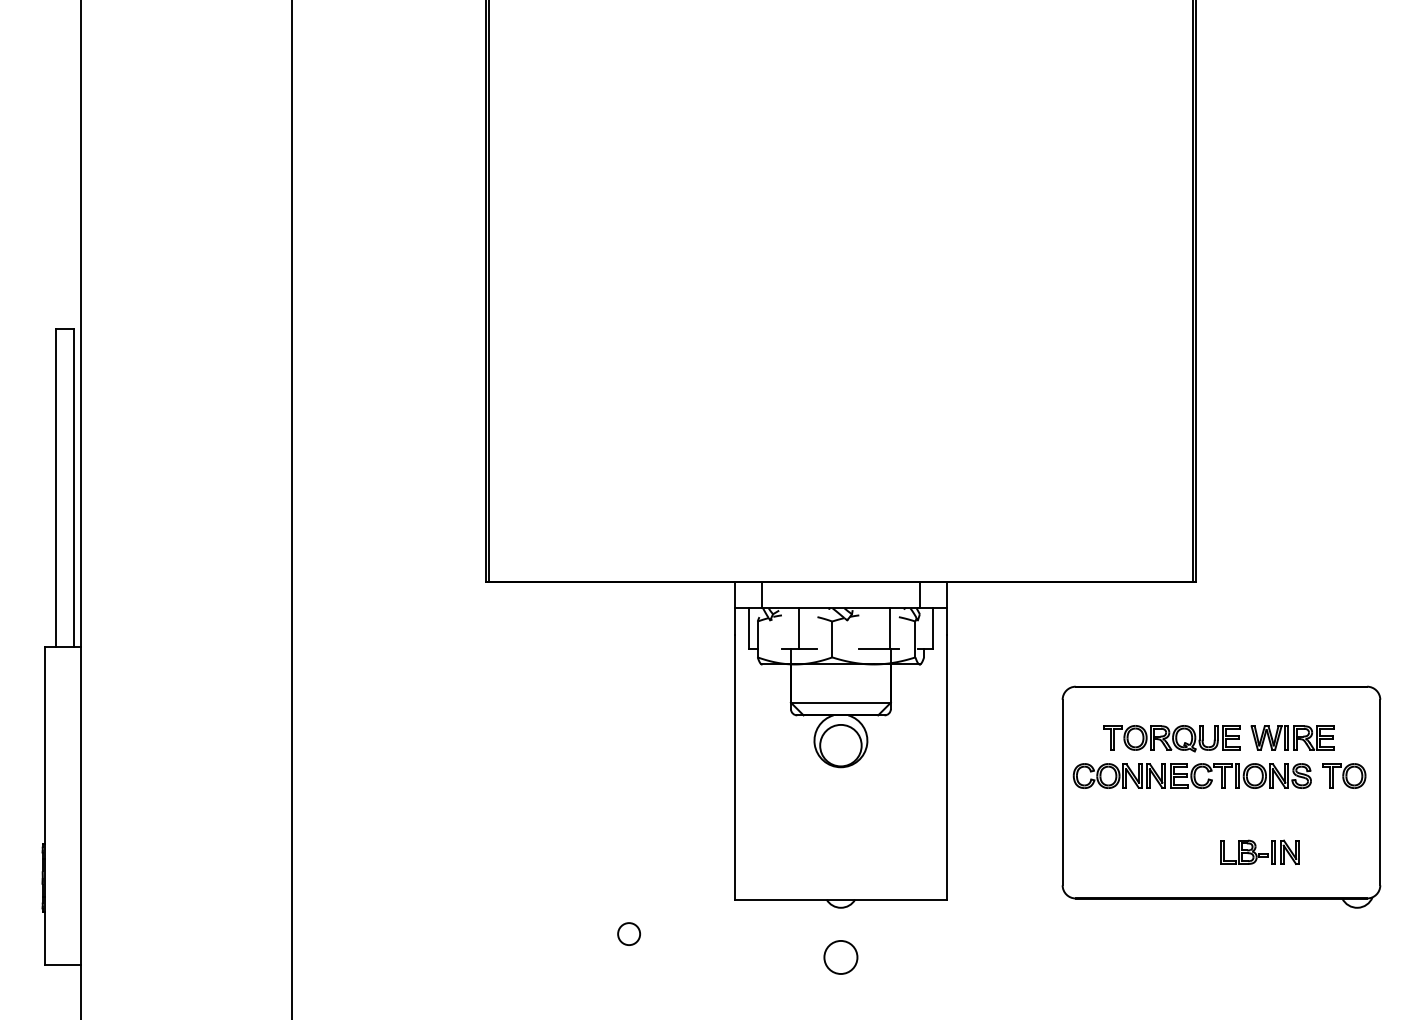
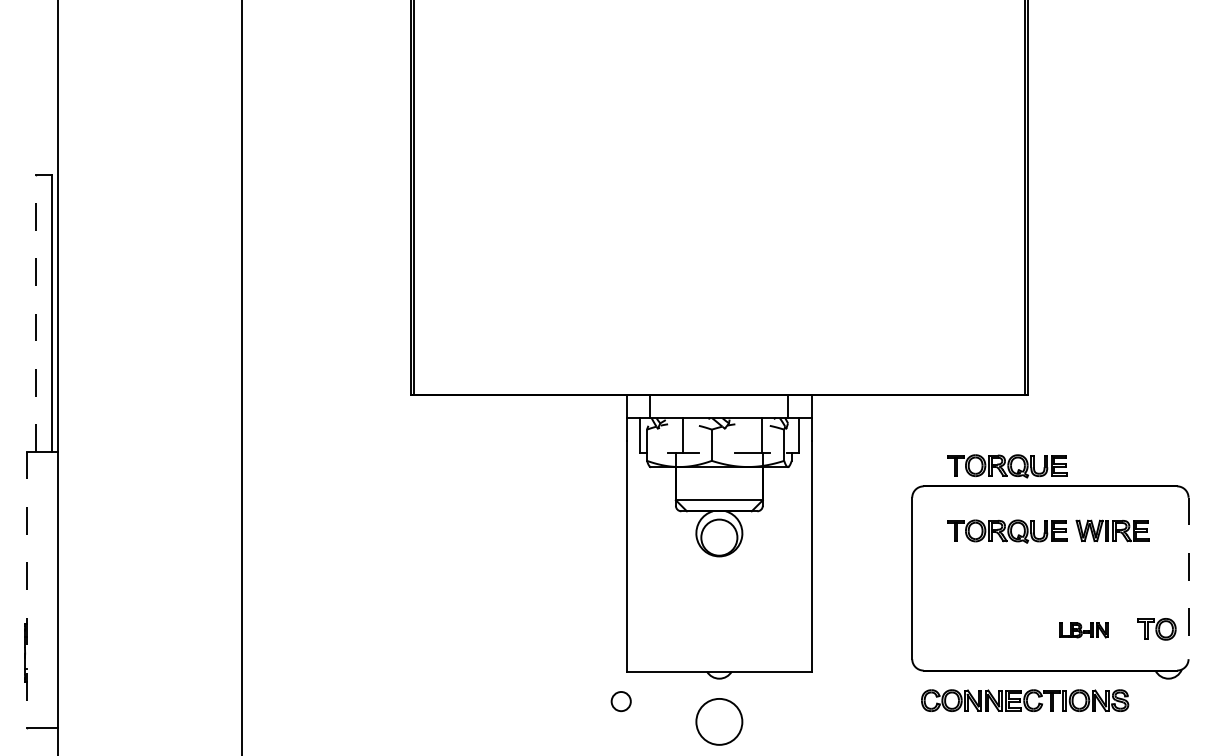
line: (55, 488) -> (36, 313), solid -> dashed
part: (1171, 663) -> (1006, 466), added
part: (1191, 775) -> (1024, 700), moved
part: (1344, 775) -> (1157, 628), moved
line: (1380, 792) -> (1188, 578), solid -> dashed
line: (44, 805) -> (26, 589), solid -> dashed
part: (1259, 851) -> (1083, 629), size x0.7
circle: (628, 933) -> (620, 701), moved
circle: (840, 956) -> (719, 721), size x1.6

